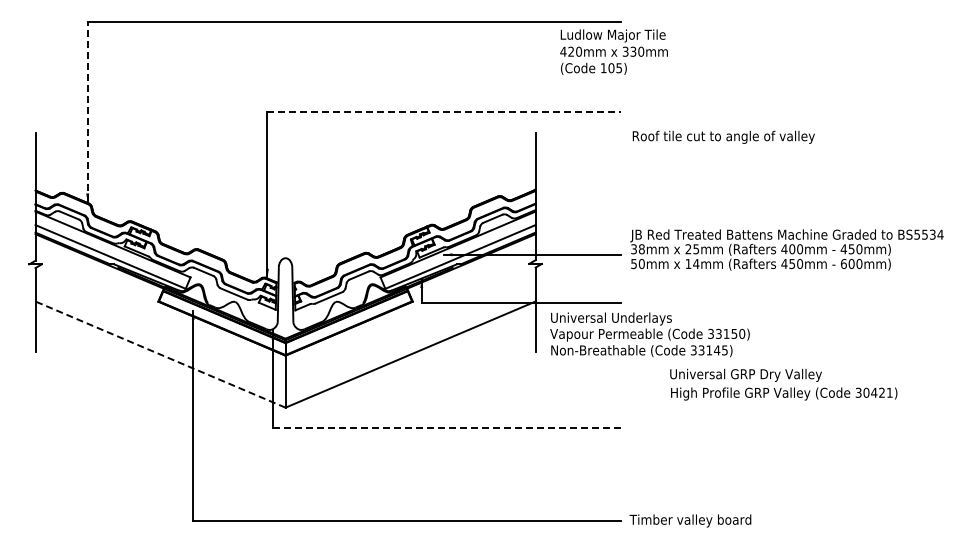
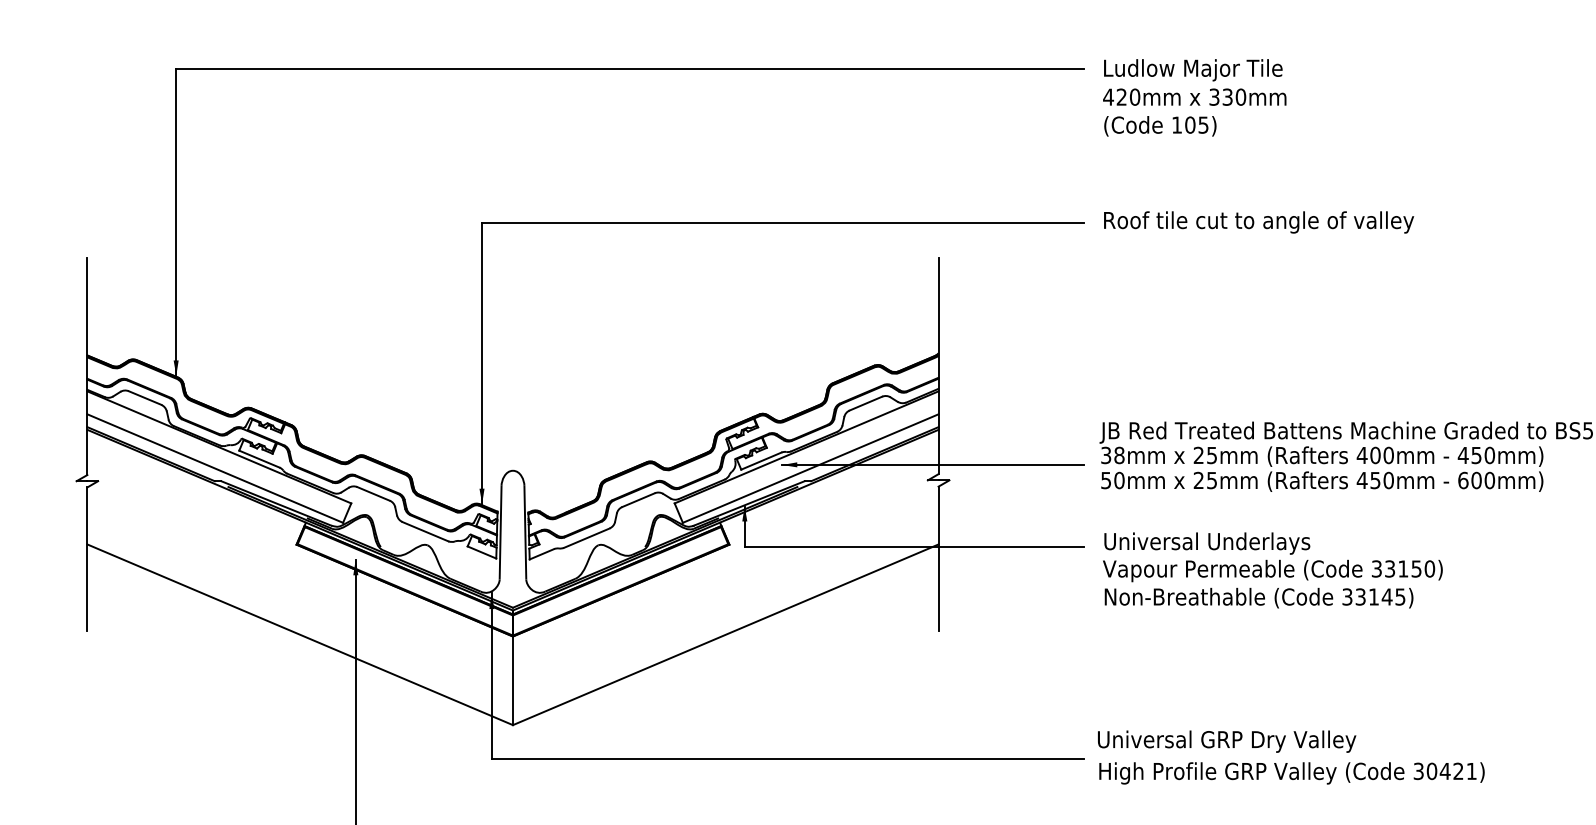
text: (613, 51) -> (1193, 96), moved
line: (87, 111) -> (175, 220), dashed -> solid
line: (444, 112) -> (783, 222), dashed -> solid
text: (723, 136) -> (1258, 220), moved
text: (692, 264) -> (1205, 481), 14mm -> 25mm
text: (649, 334) -> (1272, 569), moved
line: (160, 354) -> (300, 634), dashed -> solid
text: (783, 384) -> (1290, 757), moved
line: (447, 427) -> (788, 758), dashed -> solid

